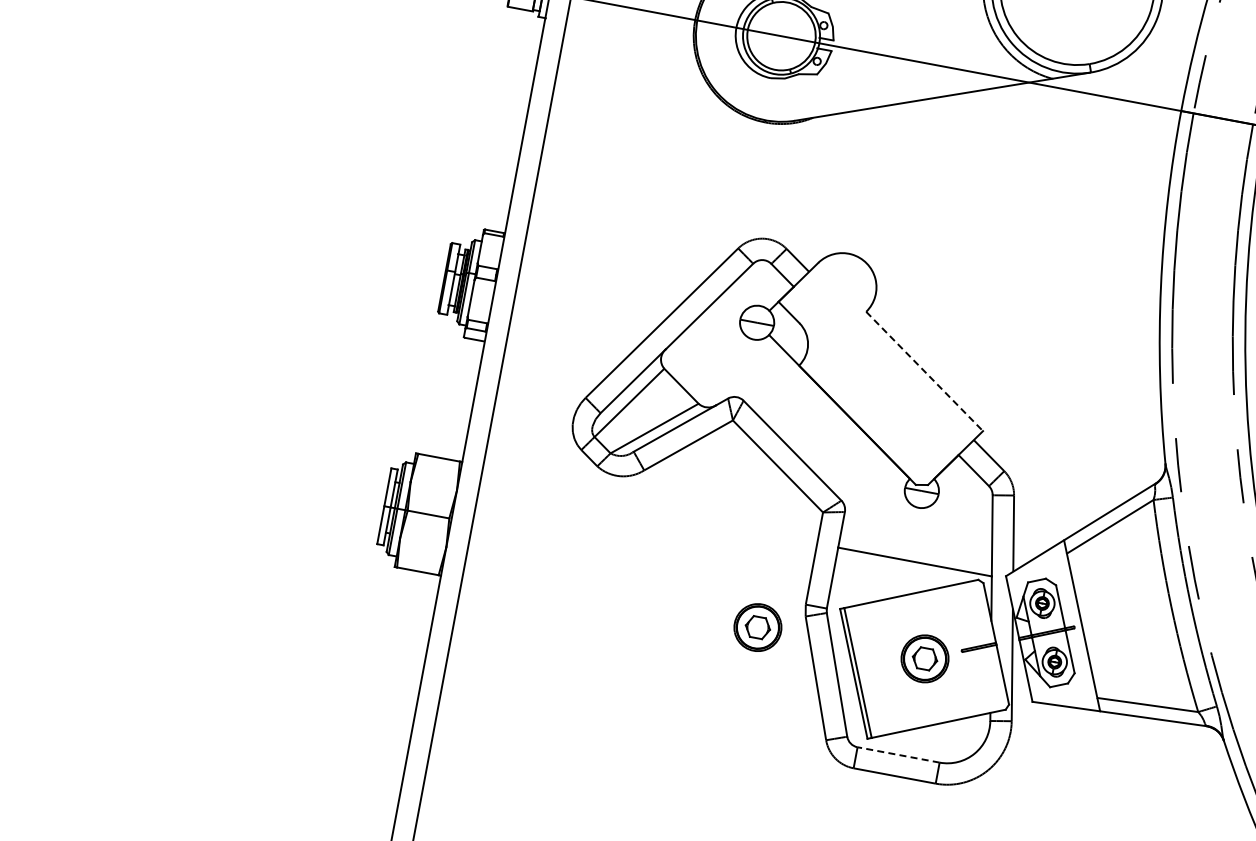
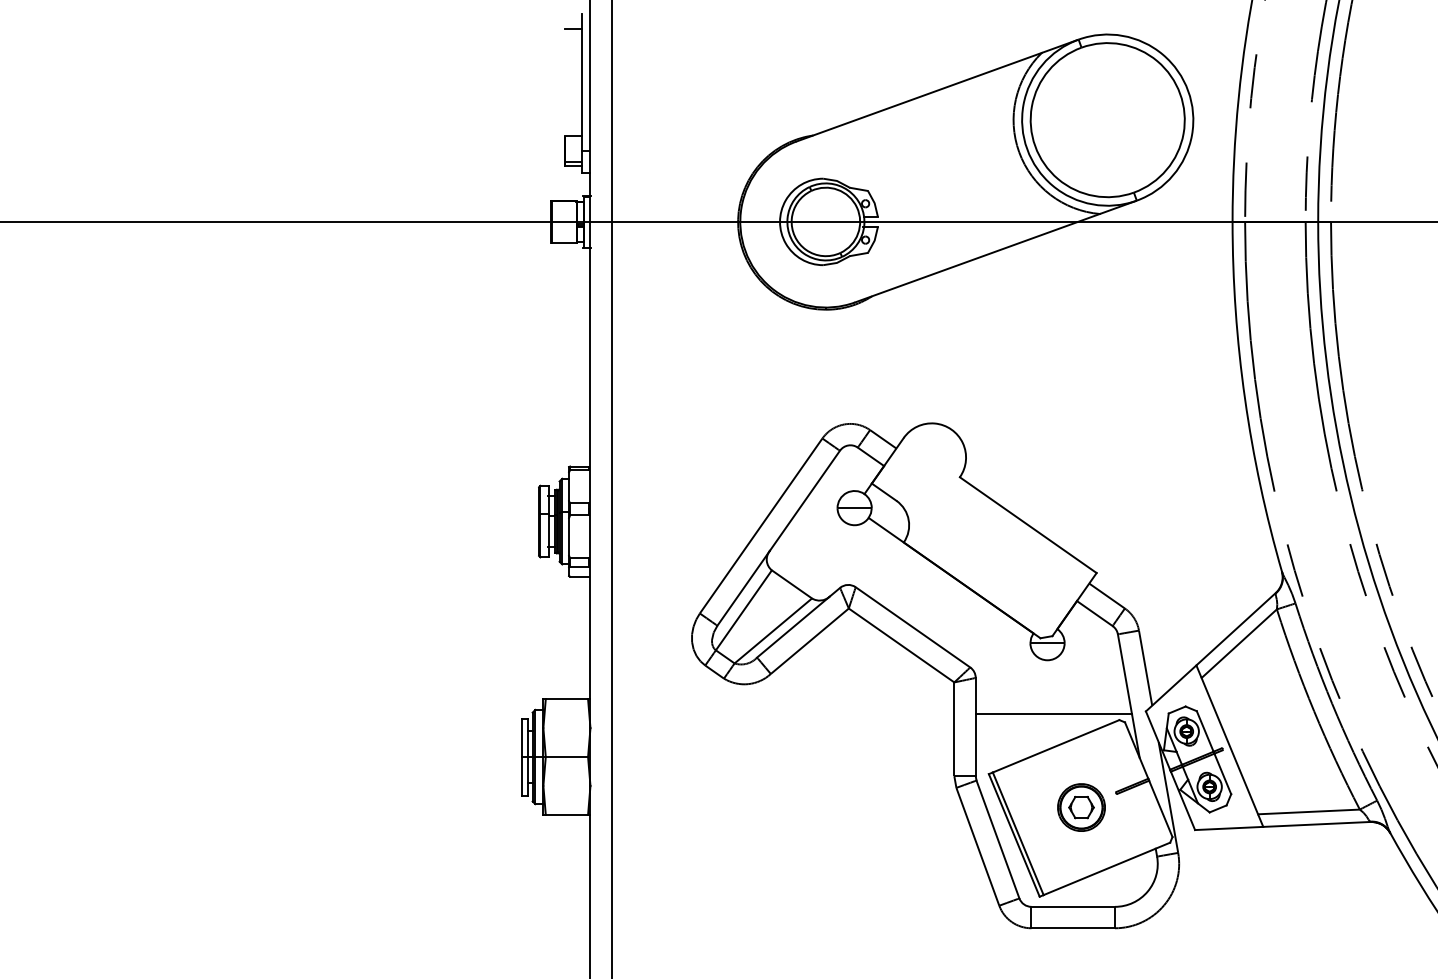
line: (924, 371) -> (1028, 525), dashed -> solid
part: (757, 627) -> (911, 807), removed
line: (898, 754) -> (1073, 906), dashed -> solid

